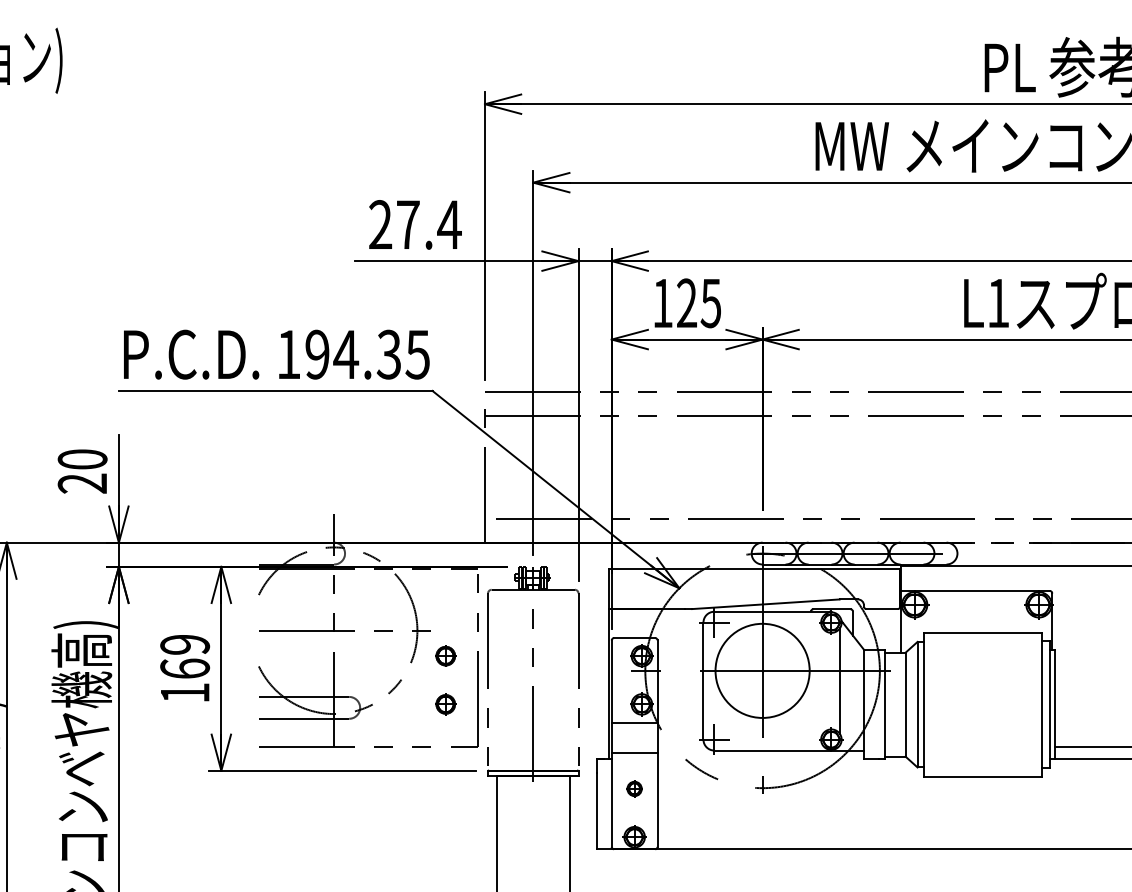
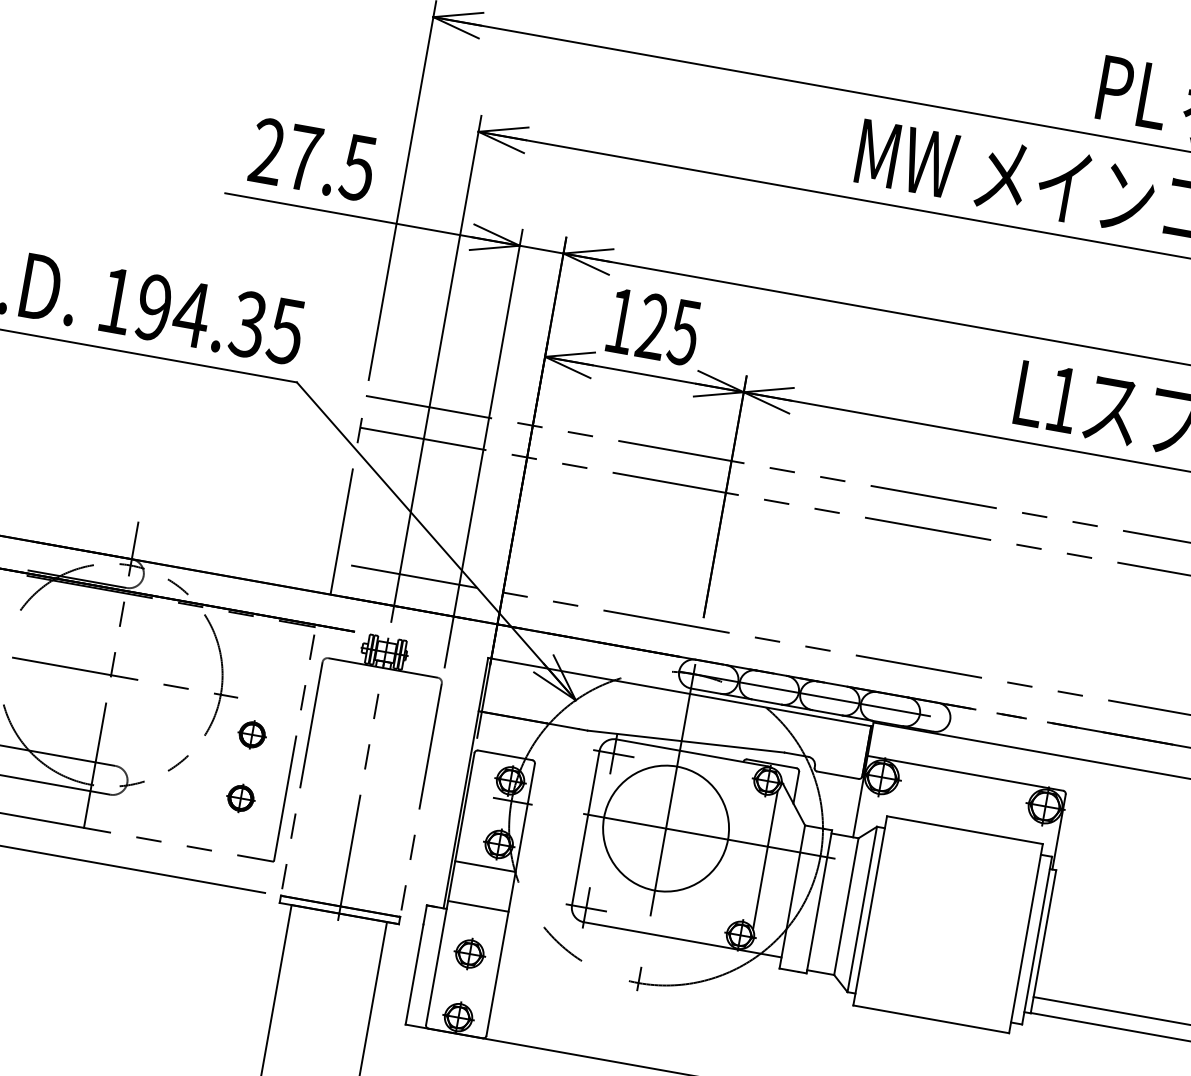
text: (449, 224) -> (358, 167), 27.4 -> 27.5
part: (634, 788) -> (469, 953), size x1.43

